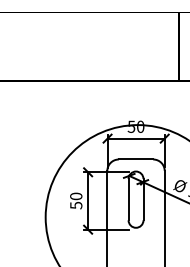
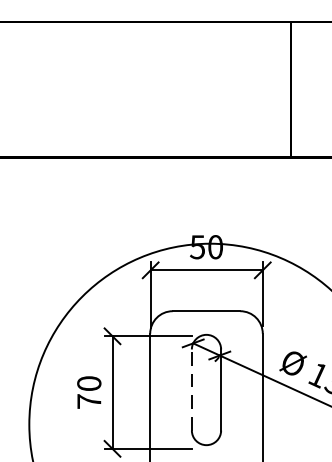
line: (128, 199) -> (191, 389), solid -> dashed
text: (76, 205) -> (89, 401), 50 -> 70

